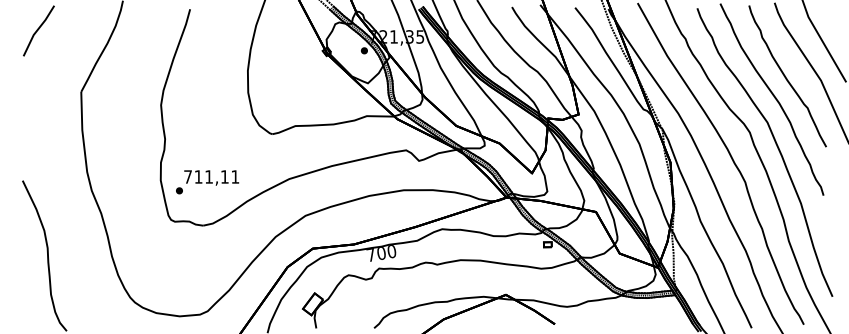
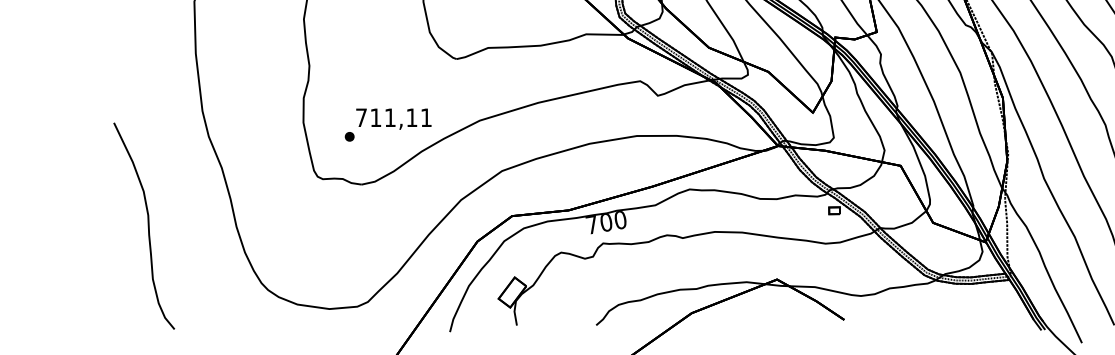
text: (207, 182) -> (388, 125), moved

